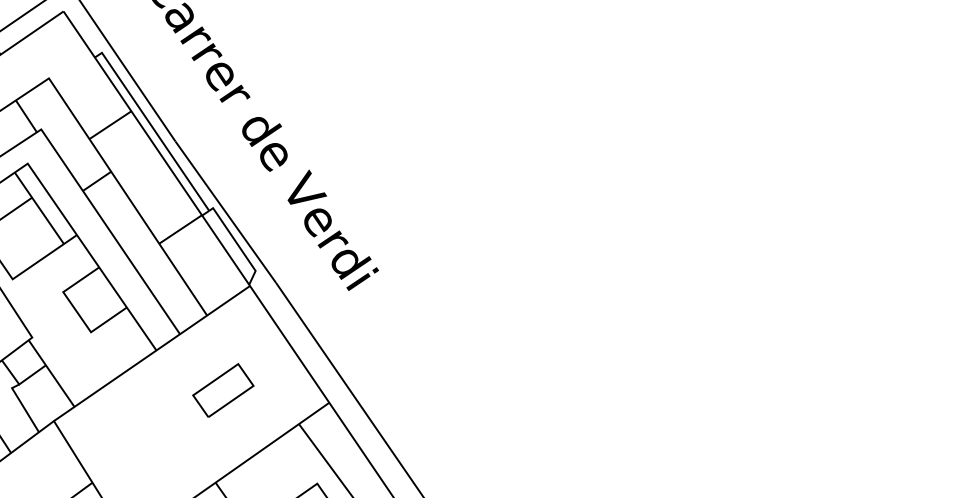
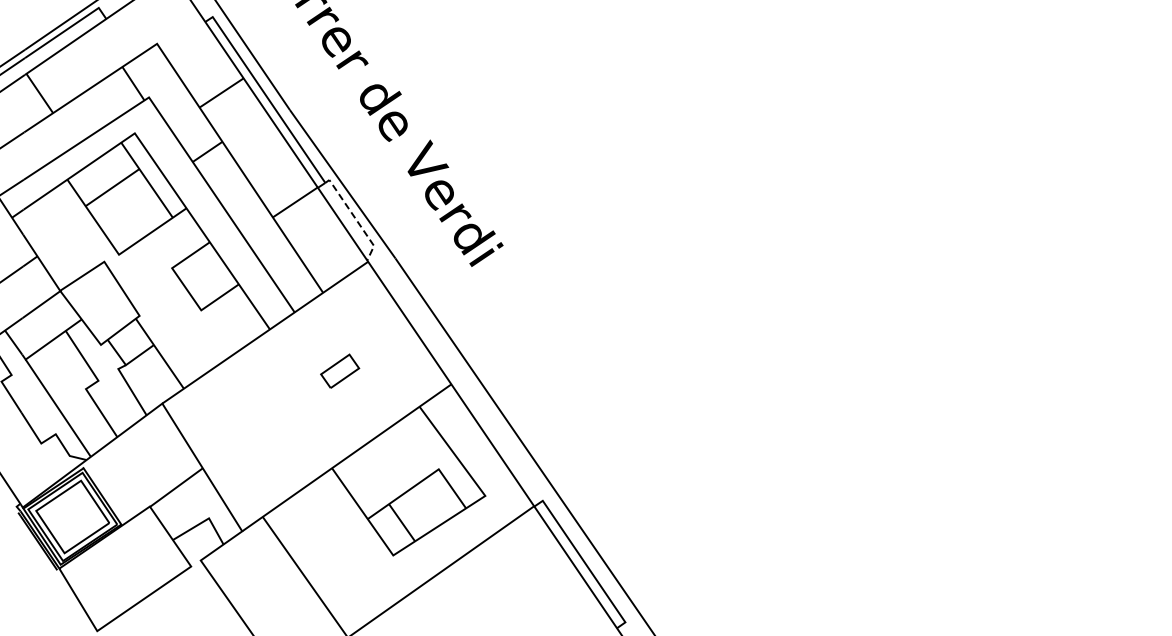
line: (237, 243) -> (355, 217), solid -> dashed
part: (222, 389) -> (339, 370), size x0.6

